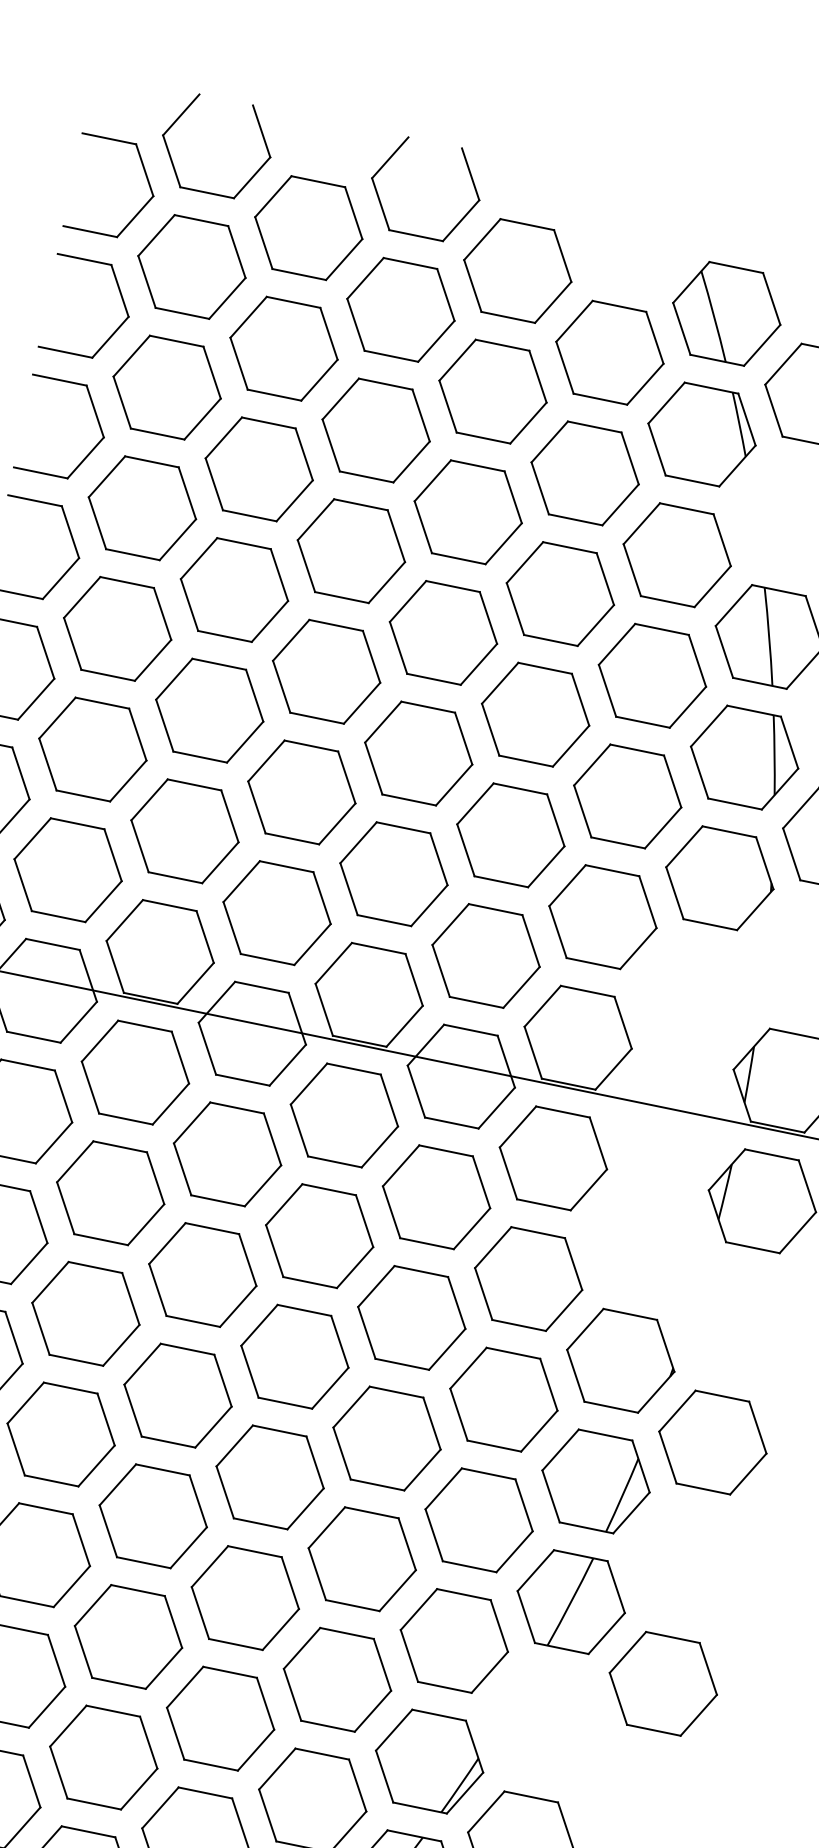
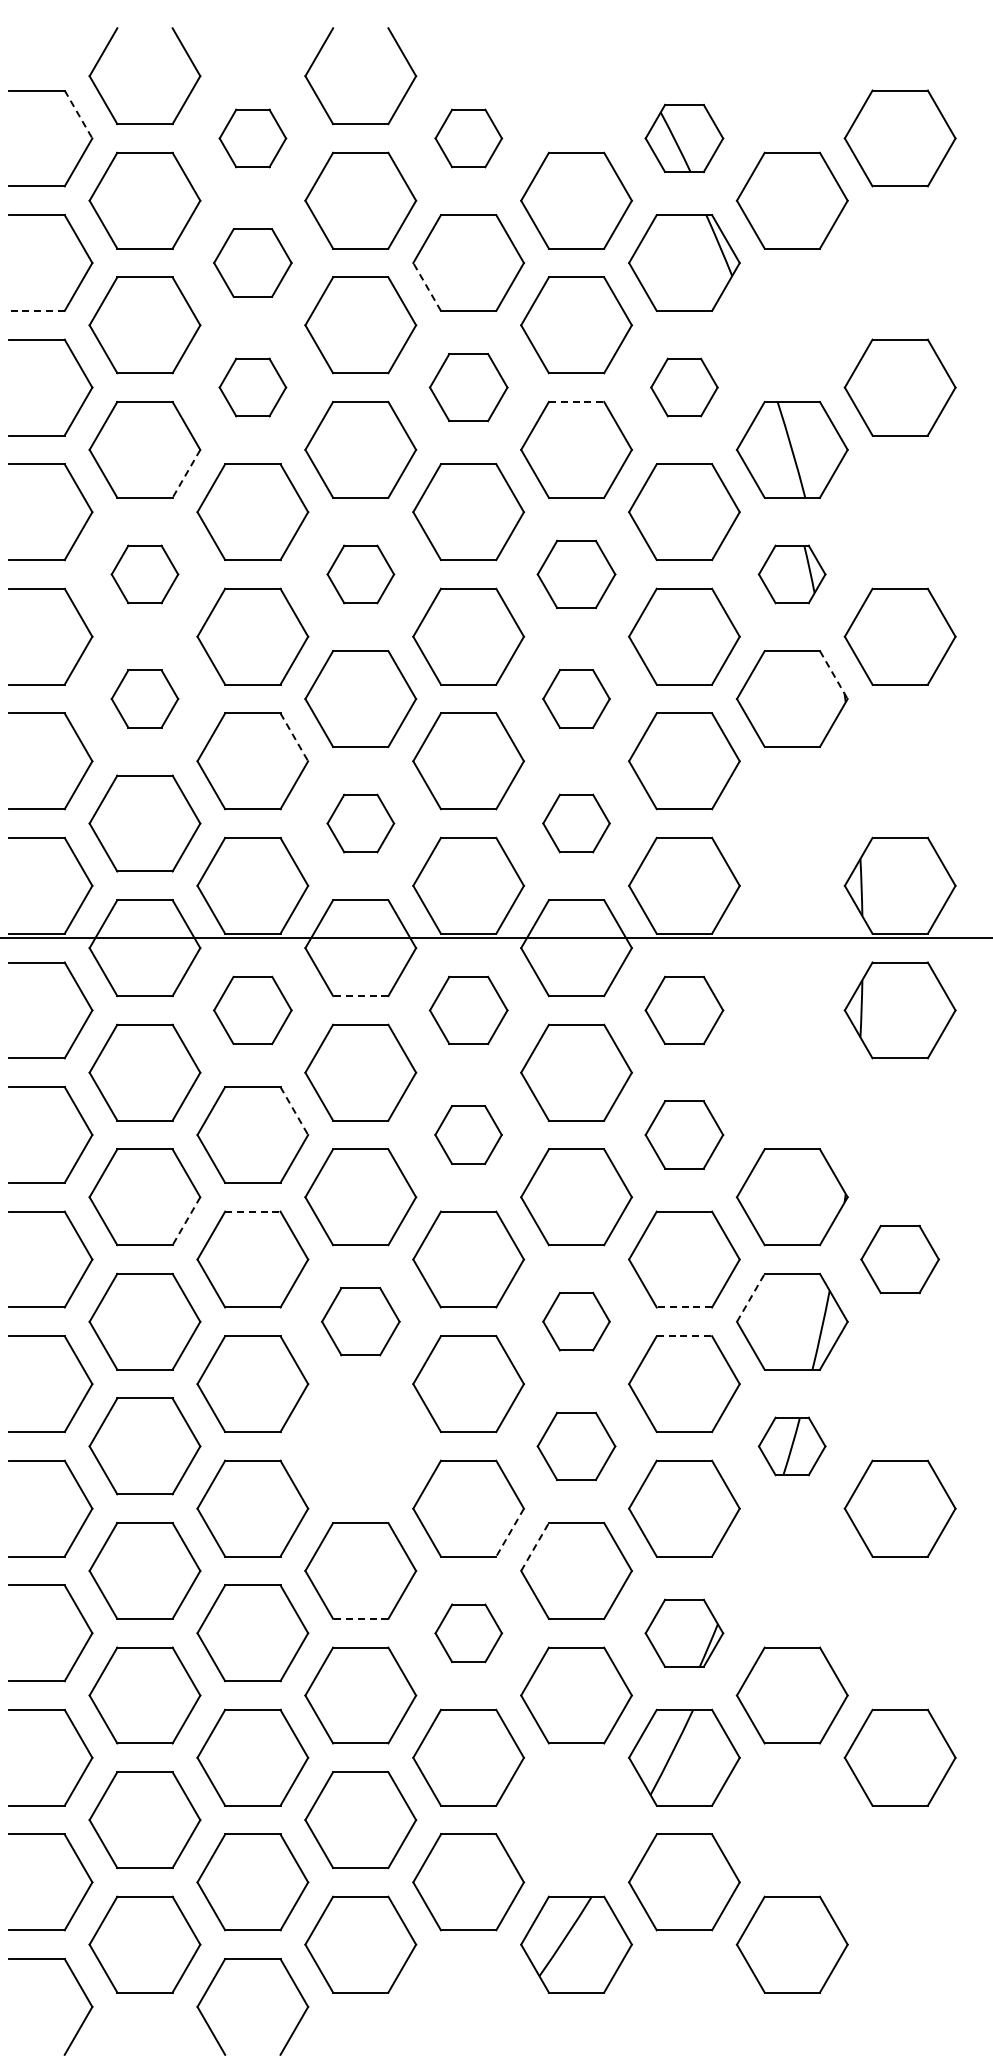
line: (144, 170) -> (78, 114), solid -> dashed
part: (308, 228) -> (252, 138), size x0.6
part: (517, 271) -> (468, 138), size x0.6
part: (726, 313) -> (684, 138), size x0.7
part: (283, 348) -> (252, 262), size x0.7
line: (66, 351) -> (37, 310), solid -> dashed
line: (448, 406) -> (427, 286), solid -> dashed
part: (258, 469) -> (252, 387), size x0.6
part: (468, 512) -> (468, 387), size x0.7
line: (177, 539) -> (186, 473), solid -> dashed
line: (569, 547) -> (576, 401), solid -> dashed
part: (677, 555) -> (684, 387), size x0.6
part: (117, 628) -> (144, 574), size x0.6
part: (326, 671) -> (360, 574), size x0.6
part: (535, 714) -> (576, 574), size x0.7
part: (92, 748) -> (144, 698), size x0.6
part: (743, 757) -> (791, 574), size x0.6
line: (230, 816) -> (294, 737), solid -> dashed
part: (510, 834) -> (576, 698), size x0.6
line: (764, 863) -> (833, 675), solid -> dashed
part: (276, 912) -> (360, 823), size x0.6
part: (486, 955) -> (576, 823), size x0.6
part: (135, 1072) -> (252, 1010), size x0.7
line: (242, 1080) -> (360, 996), solid -> dashed
part: (344, 1115) -> (468, 1010), size x0.7
part: (553, 1158) -> (684, 1010), size x0.7
line: (155, 1178) -> (294, 1111), solid -> dashed
part: (319, 1235) -> (468, 1134), size x0.6
line: (29, 1263) -> (186, 1221), solid -> dashed
line: (95, 1267) -> (252, 1211), solid -> dashed
part: (528, 1278) -> (684, 1134), size x0.7
part: (177, 1395) -> (360, 1321), size x0.7
part: (387, 1438) -> (576, 1321), size x0.6
part: (712, 1442) -> (899, 1259), size x0.7
line: (494, 1446) -> (684, 1307), solid -> dashed
line: (560, 1449) -> (750, 1297), solid -> dashed
line: (488, 1474) -> (684, 1336), solid -> dashed
part: (153, 1516) -> (360, 1446), removed
part: (362, 1559) -> (576, 1446), size x0.7
part: (570, 1602) -> (791, 1446), size x0.6
line: (281, 1629) -> (510, 1532), solid -> dashed
line: (302, 1648) -> (535, 1547), solid -> dashed
line: (118, 1682) -> (360, 1618), solid -> dashed
part: (220, 1718) -> (468, 1633), size x0.6
part: (429, 1761) -> (684, 1633), size x0.7

